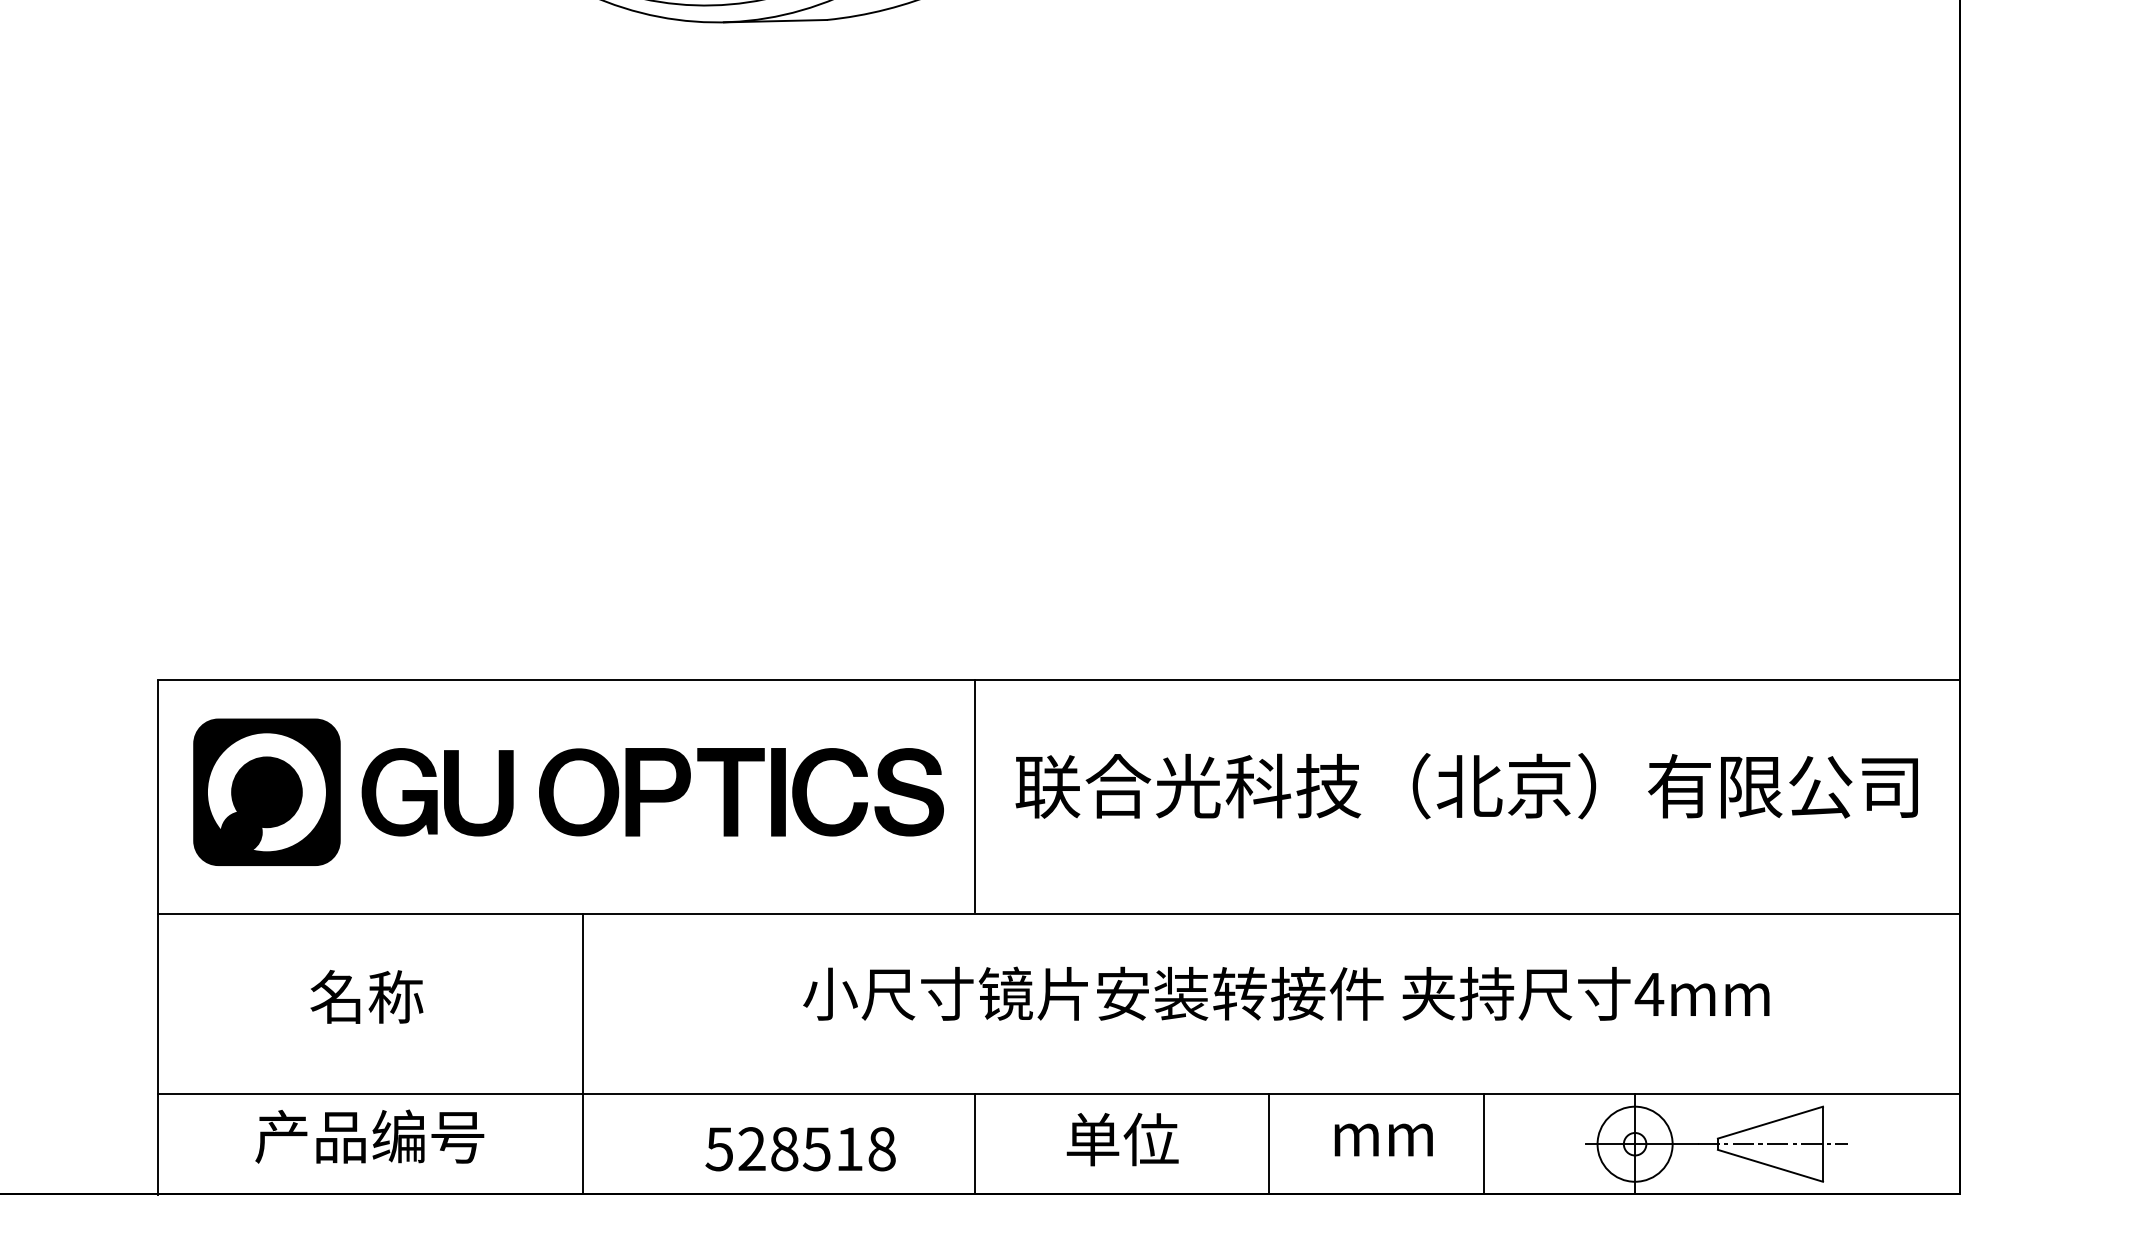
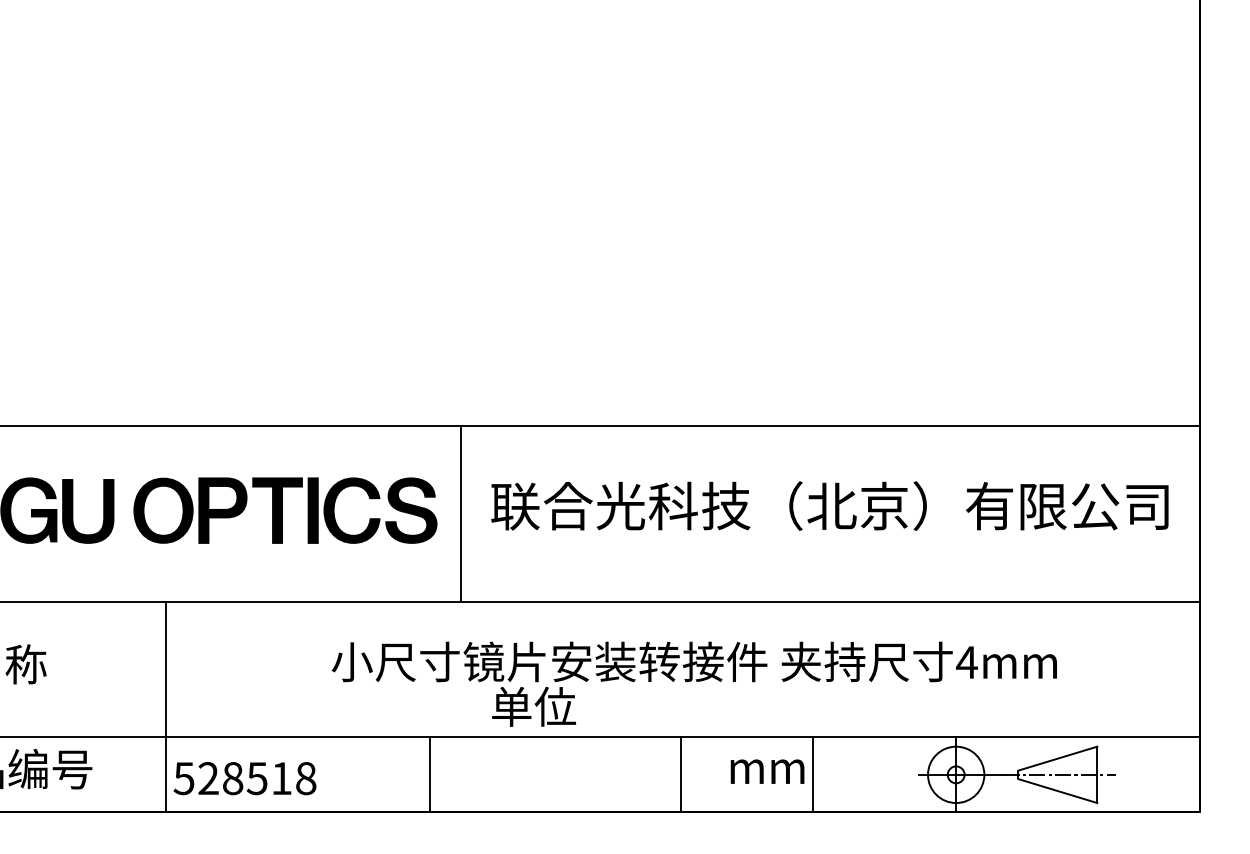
text: (1122, 1139) -> (533, 706), moved
line: (975, 1144) -> (430, 775), moved
line: (1484, 1144) -> (813, 775), moved
text: (800, 1149) -> (244, 778), moved

